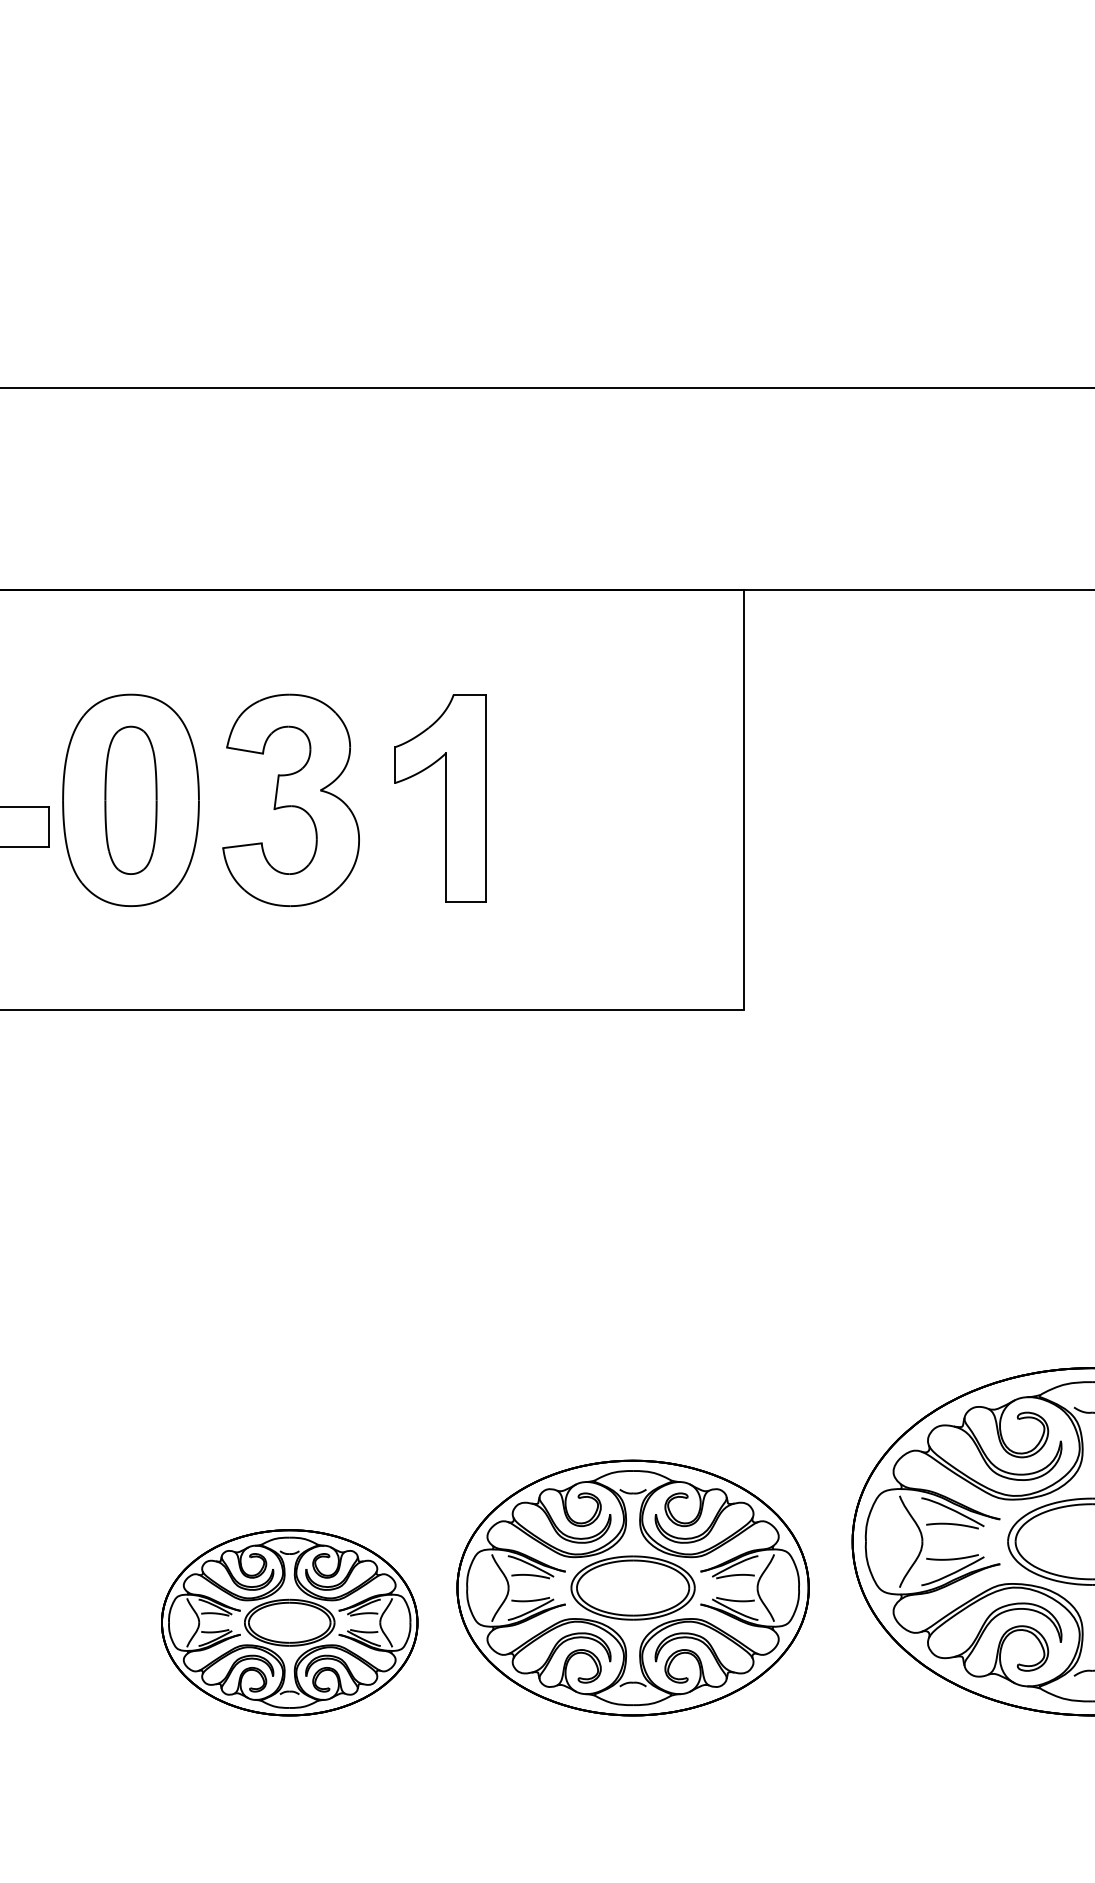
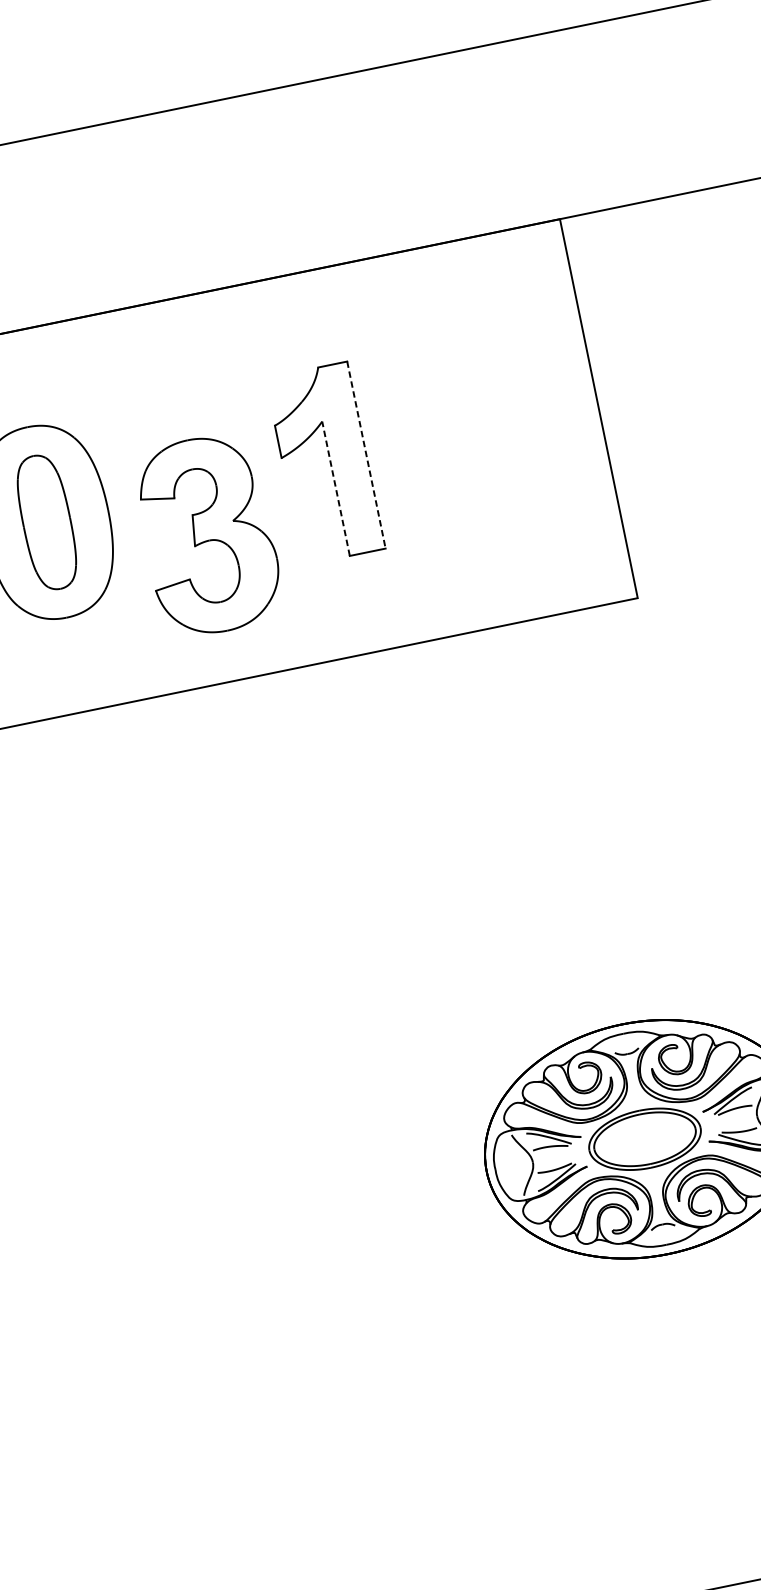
line: (485, 798) -> (366, 455), solid -> dashed
part: (290, 799) -> (207, 534), moved
line: (446, 827) -> (336, 488), solid -> dashed
part: (289, 1622) -> (341, 1233), removed

